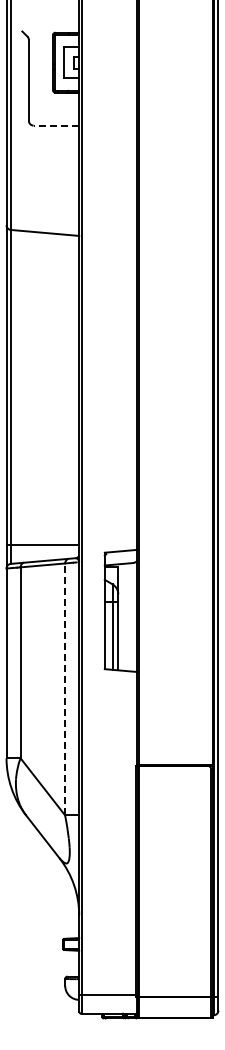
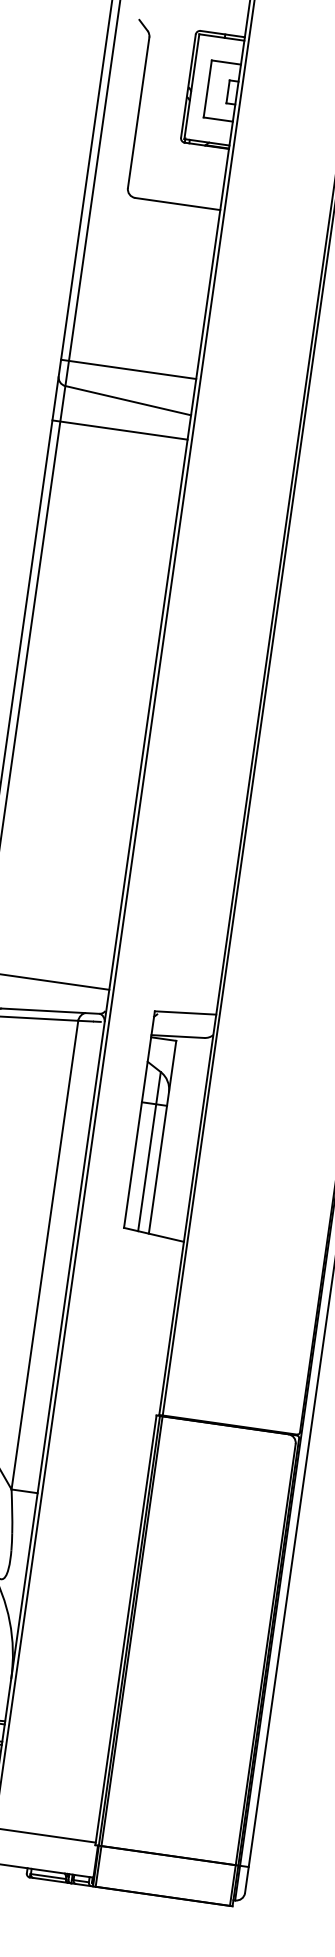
line: (56, 125) -> (178, 203), dashed -> solid
line: (42, 216) -> (127, 369), added
line: (42, 249) -> (119, 430), added
line: (65, 689) -> (45, 1255), dashed -> solid

